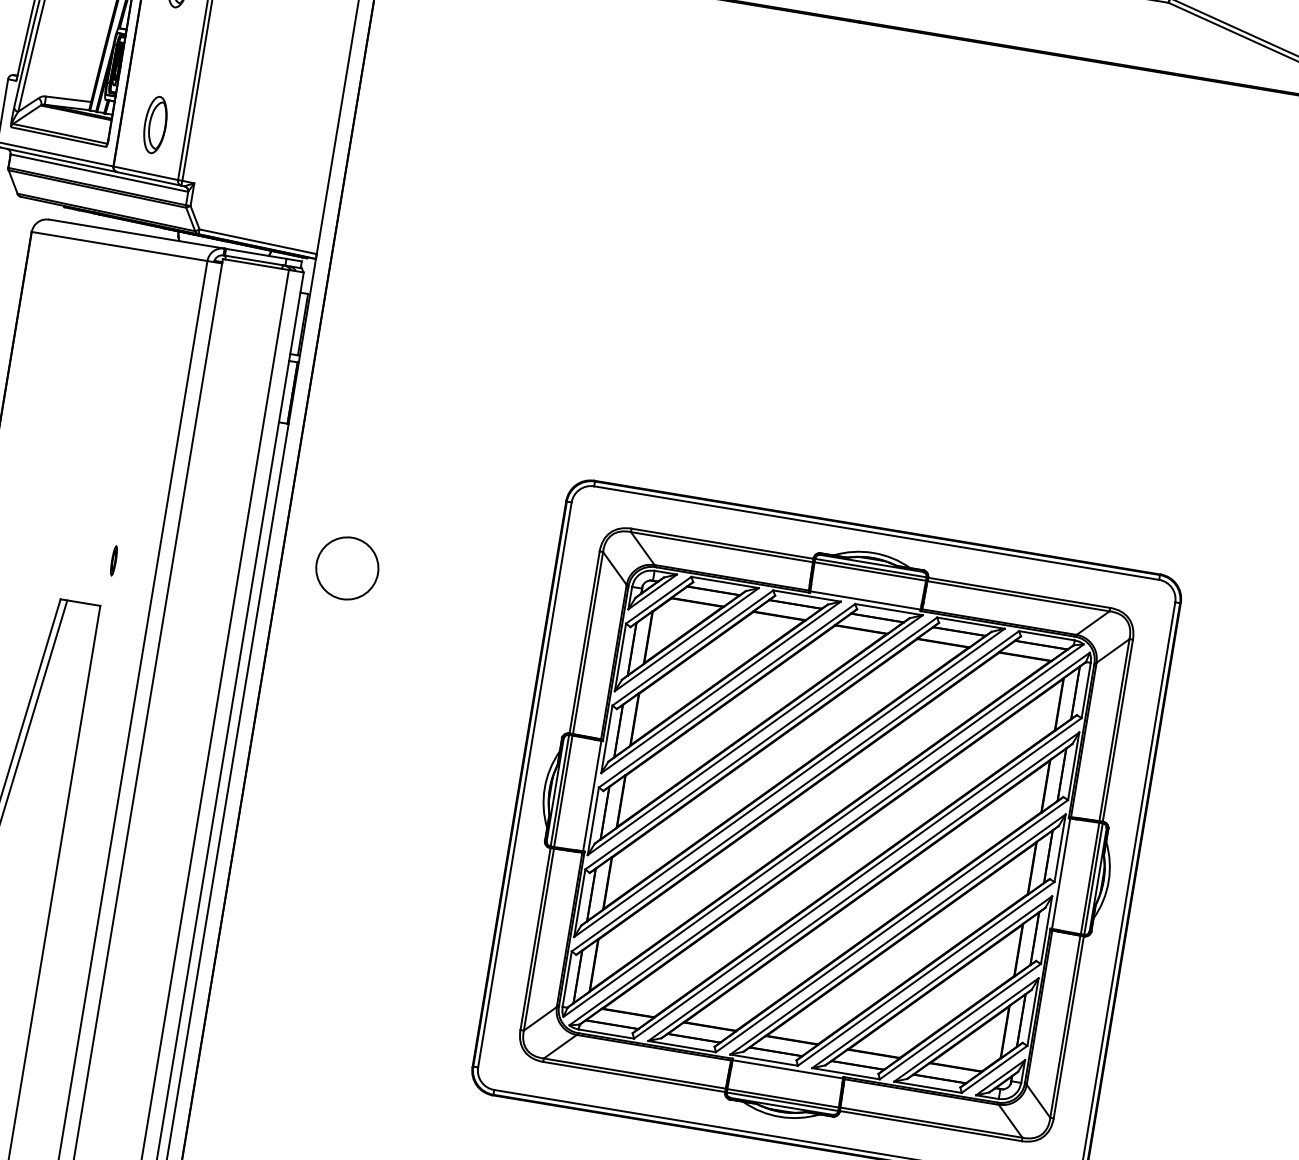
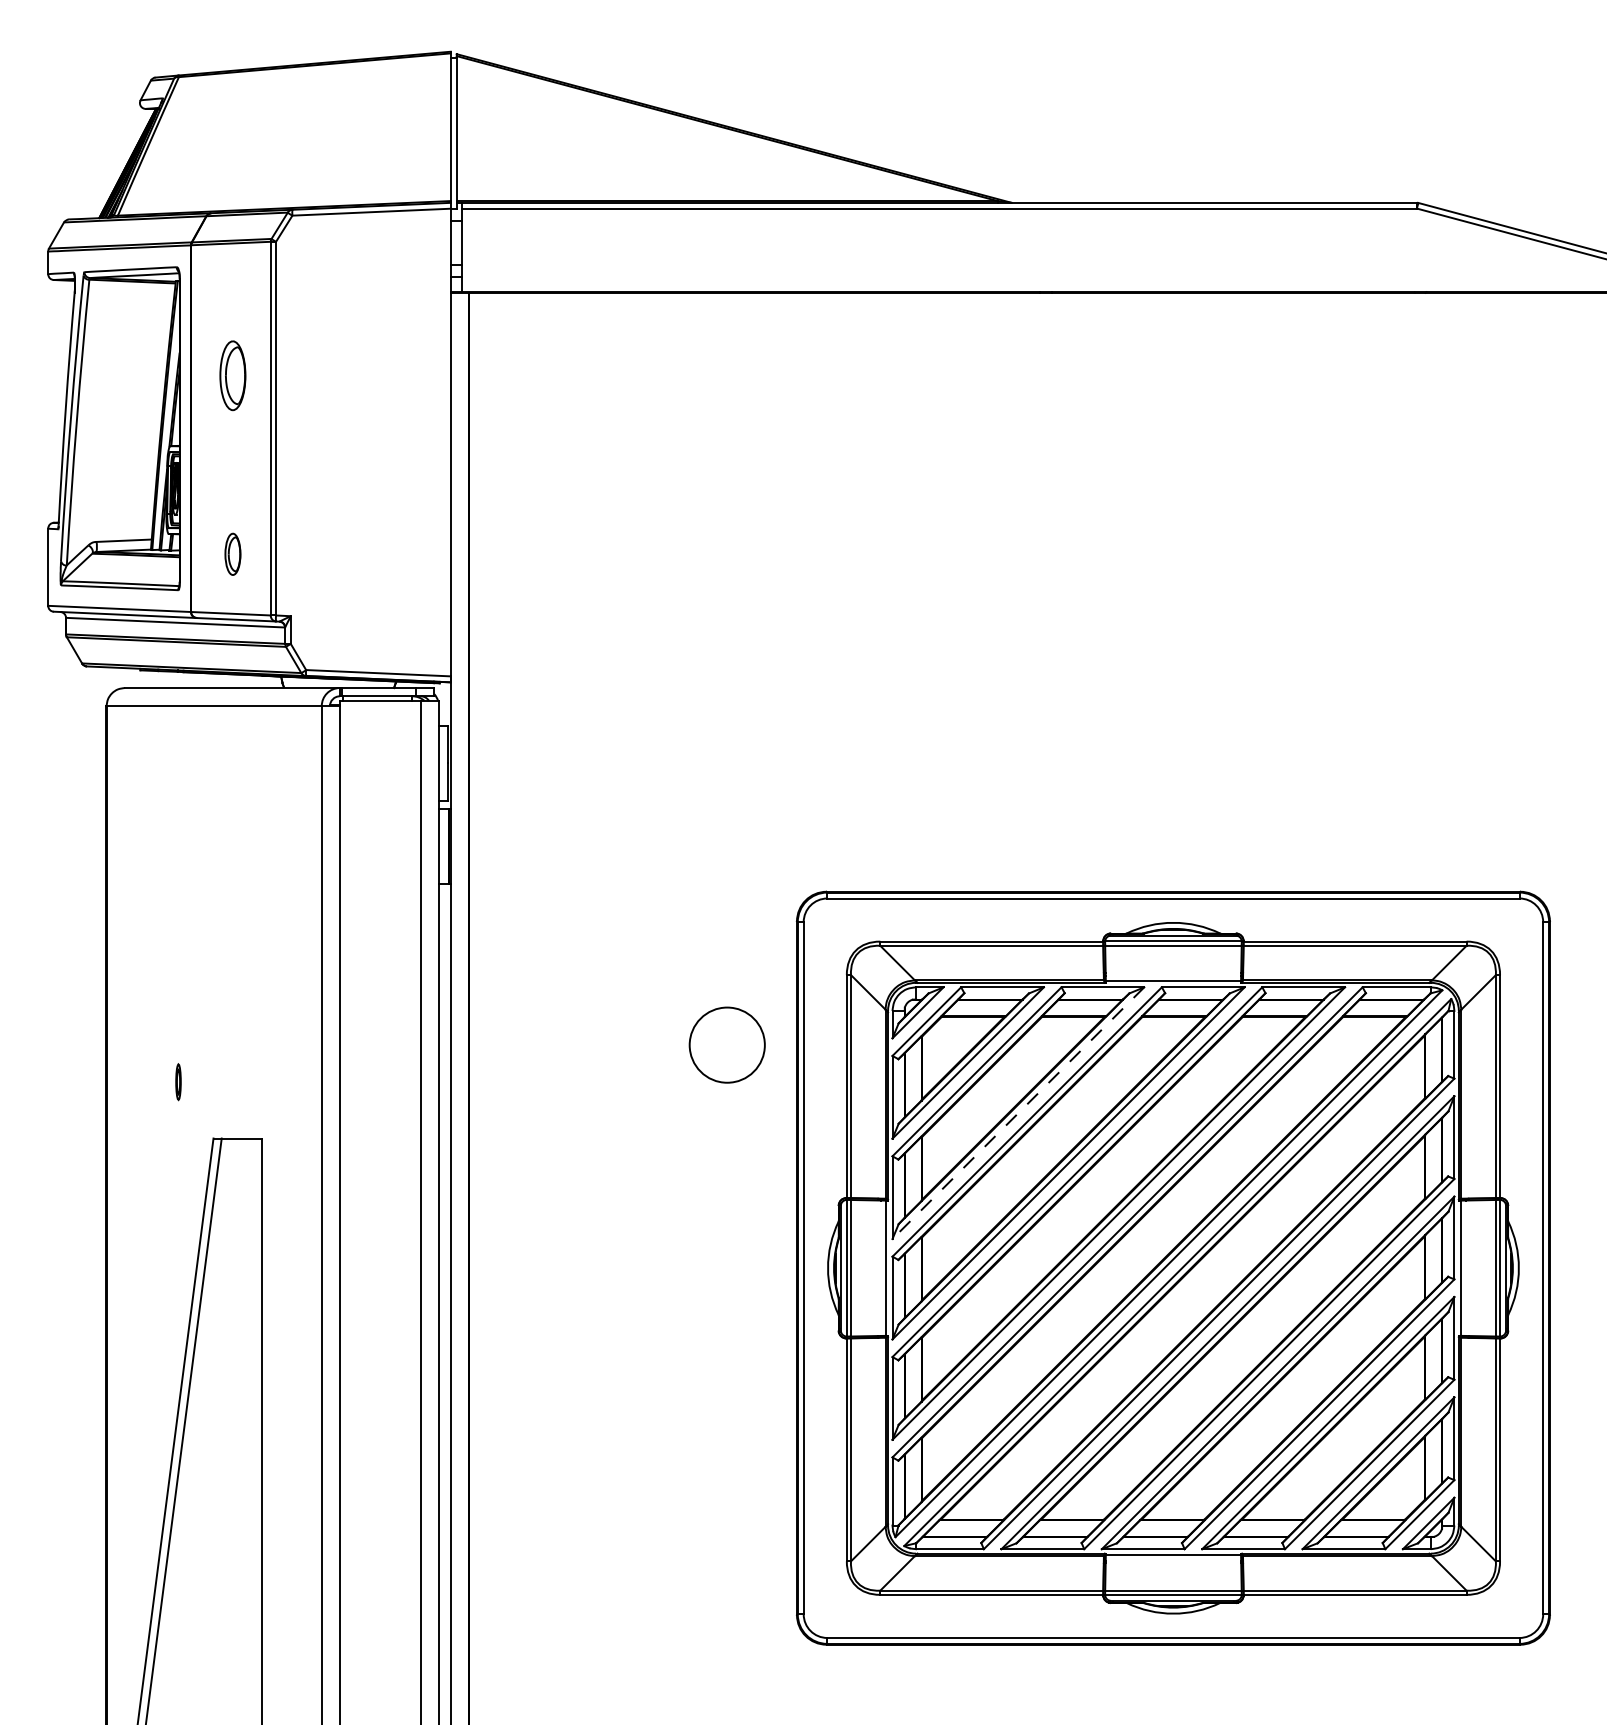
part: (155, 125) -> (232, 554), size x0.6
part: (113, 561) -> (178, 1082), moved
circle: (346, 567) -> (726, 1044), moved
line: (721, 687) -> (1018, 1113), solid -> dashed

